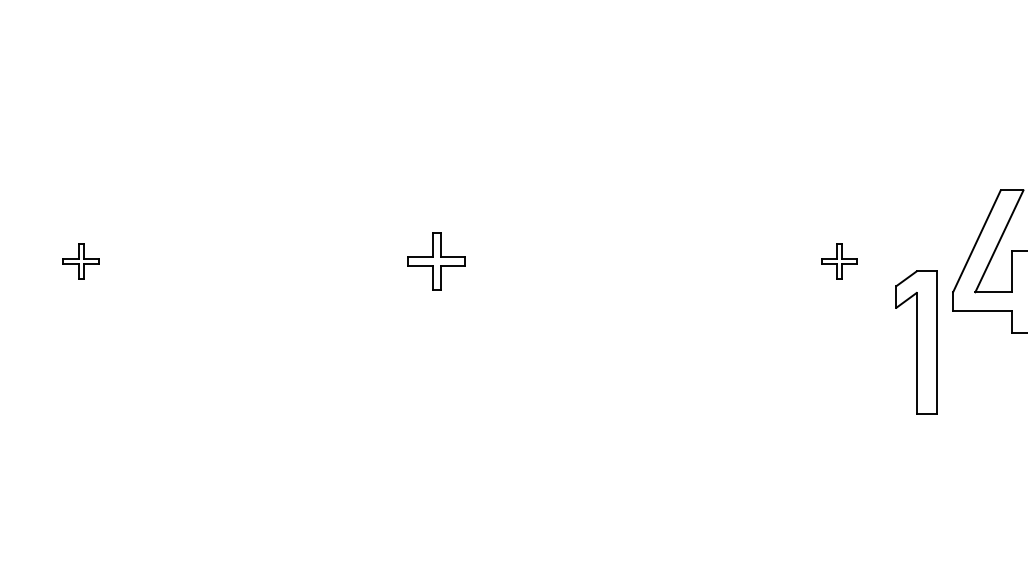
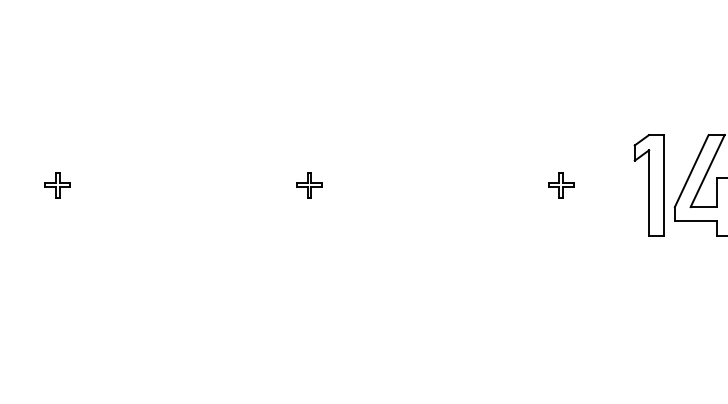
part: (436, 261) -> (309, 185), size x0.62
part: (839, 261) -> (561, 185), moved
part: (916, 342) -> (648, 185), moved

